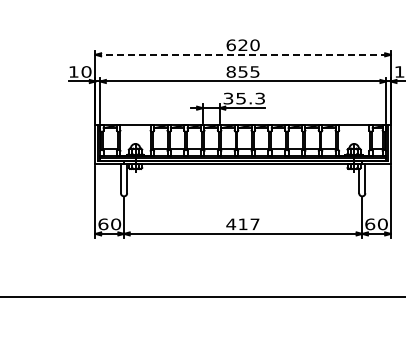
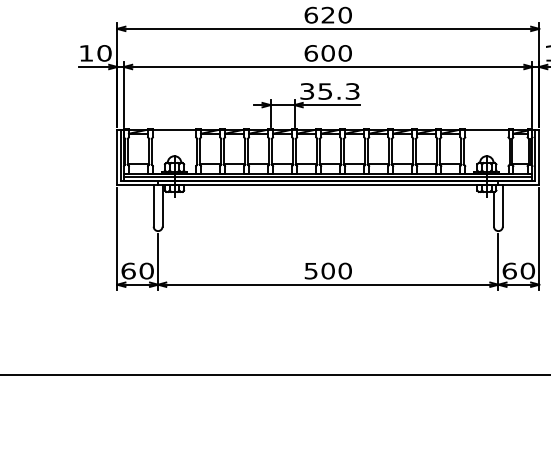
line: (243, 54) -> (328, 28), dashed -> solid
text: (242, 71) -> (327, 52), 855 -> 600
text: (242, 224) -> (327, 271), 417 -> 500

